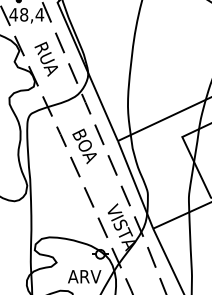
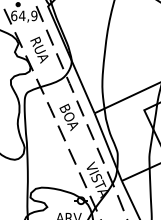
text: (26, 14) -> (24, 15), 48,4 -> 64,9

